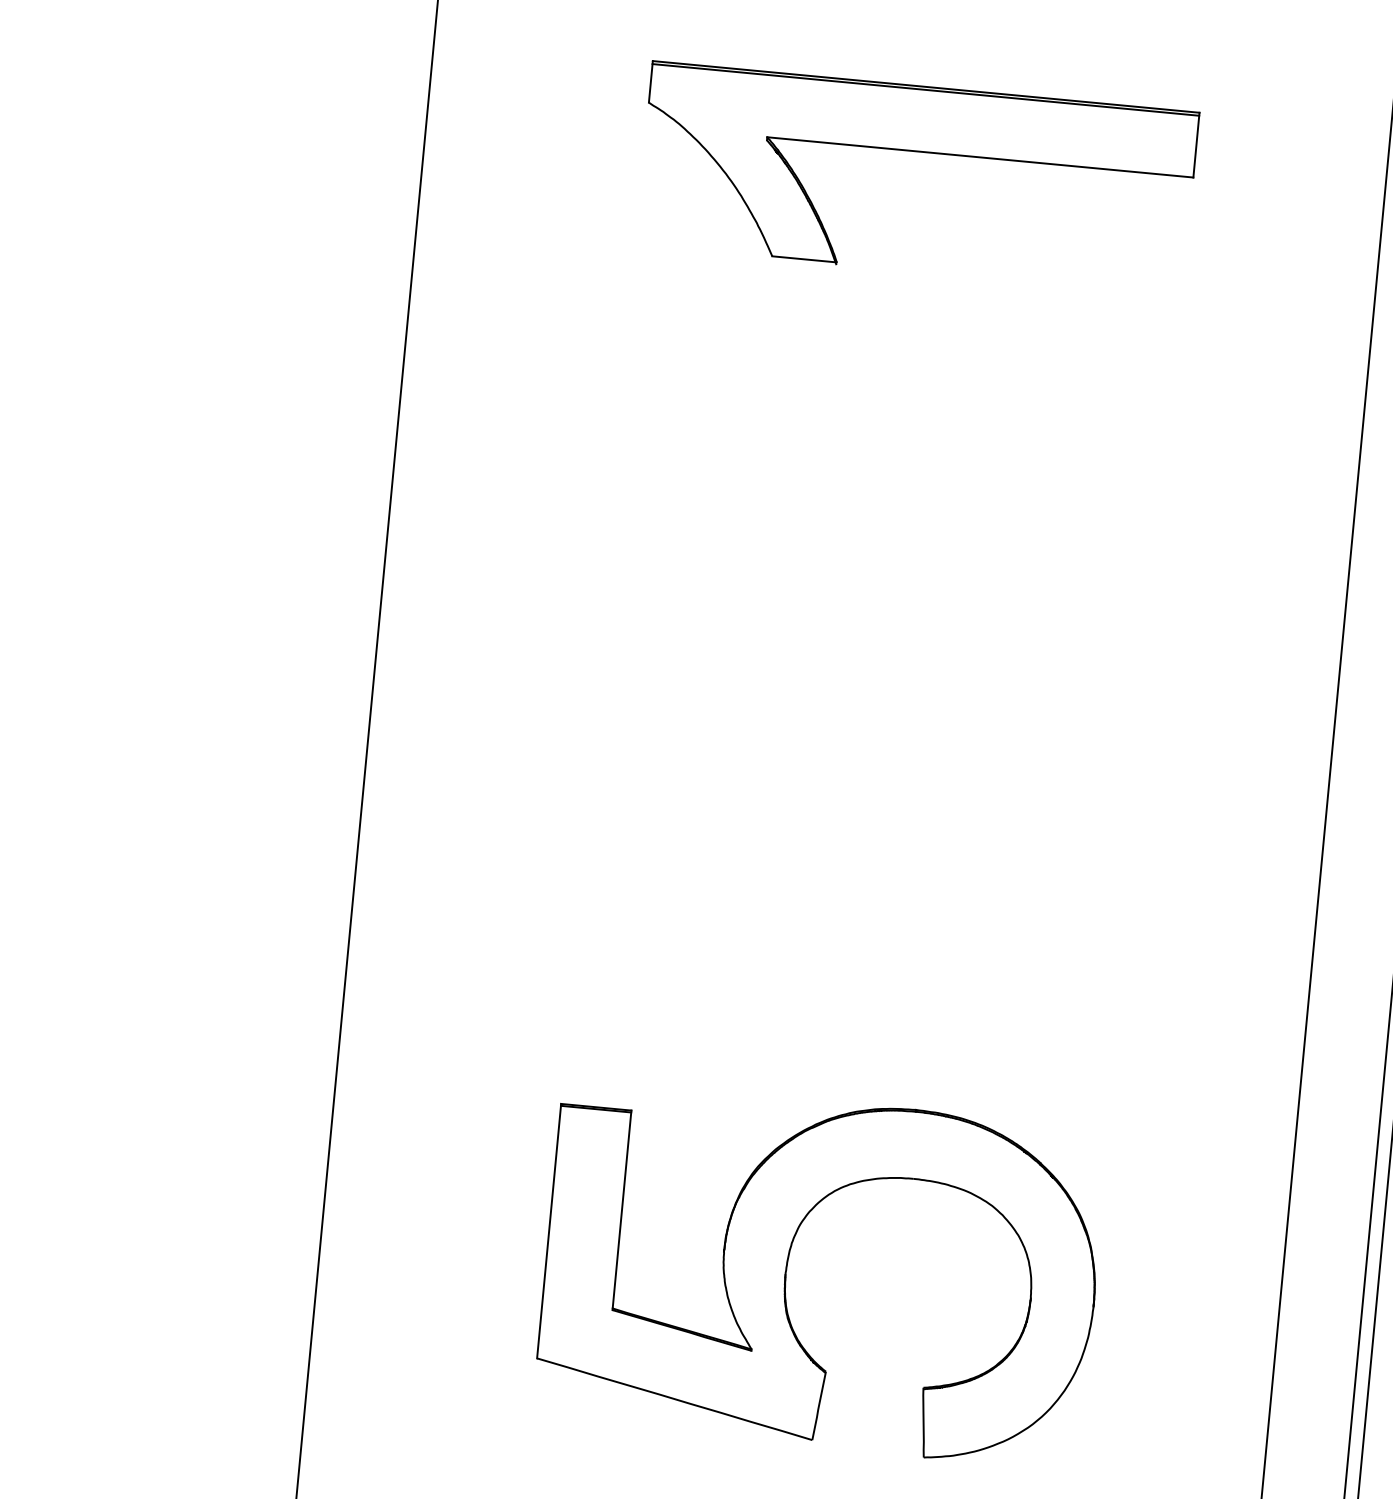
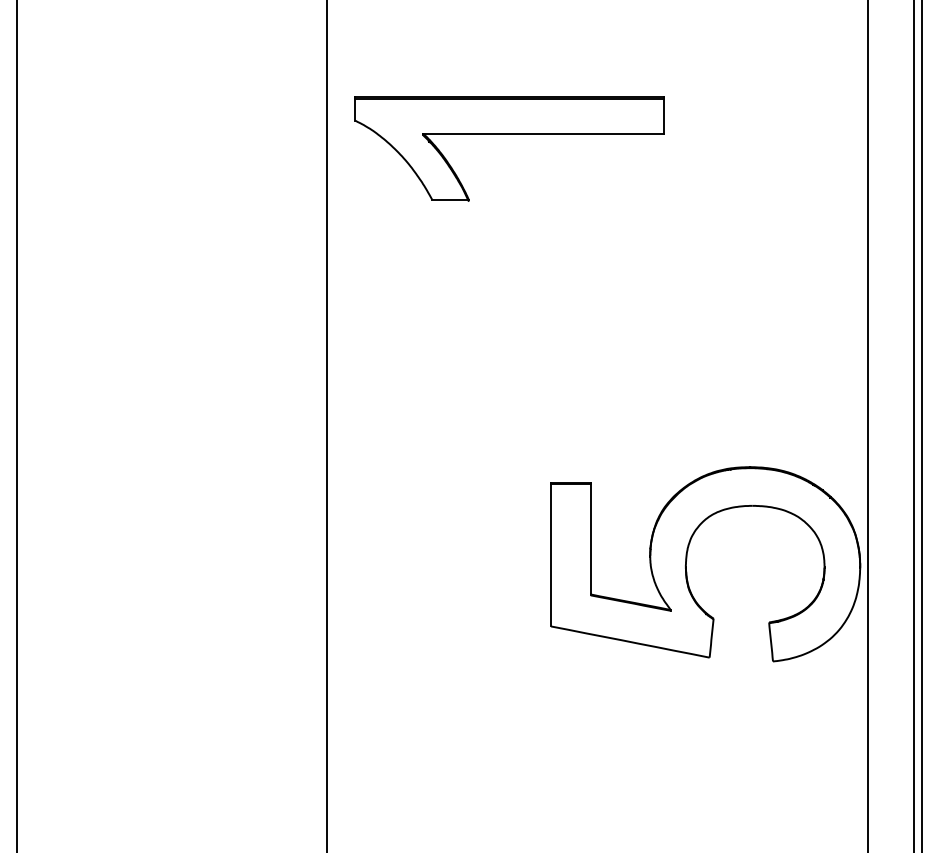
part: (919, 153) -> (509, 134), moved
part: (789, 1262) -> (687, 559), moved

